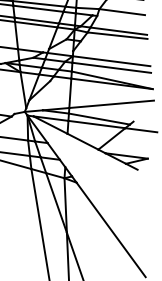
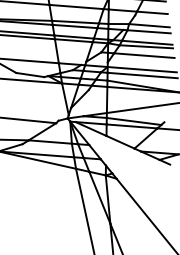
line: (120, 18) -> (148, 31), added
line: (114, 45) -> (144, 55), added

